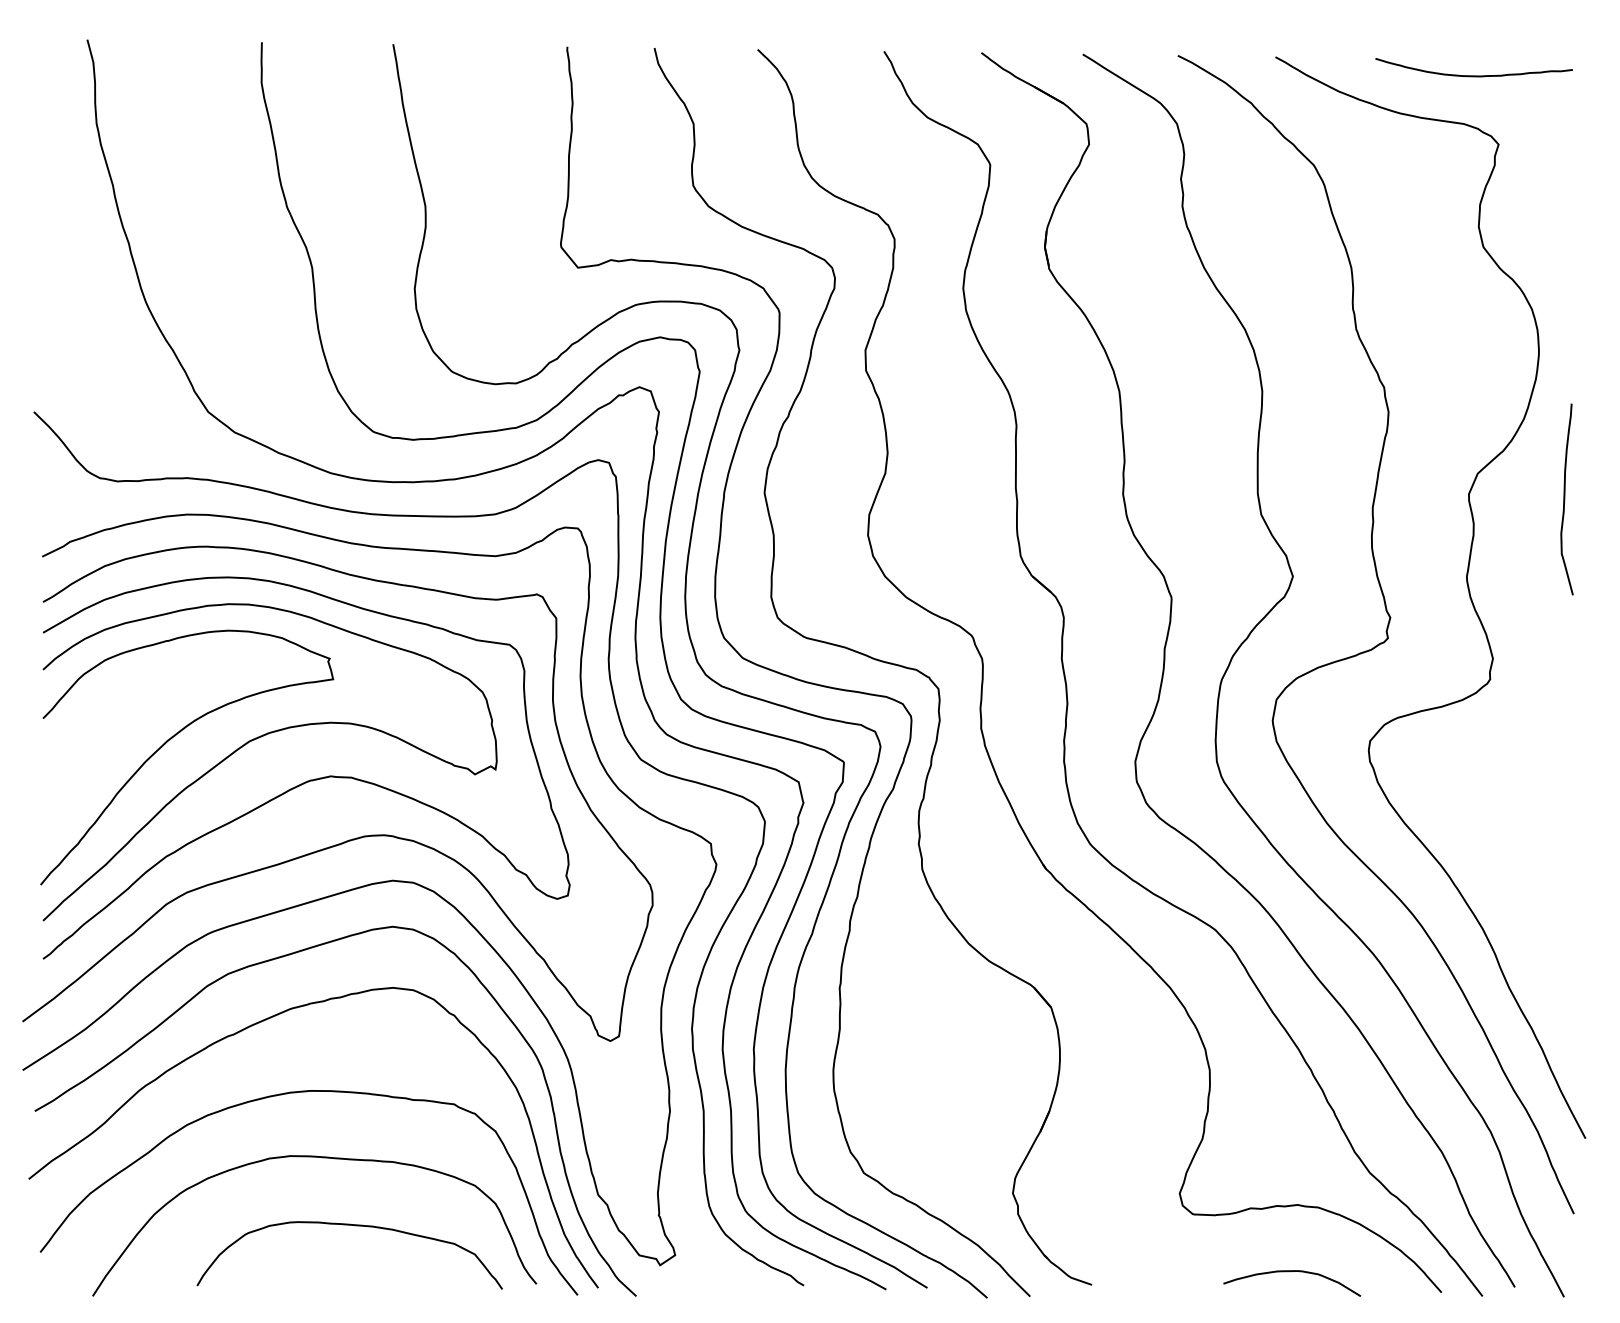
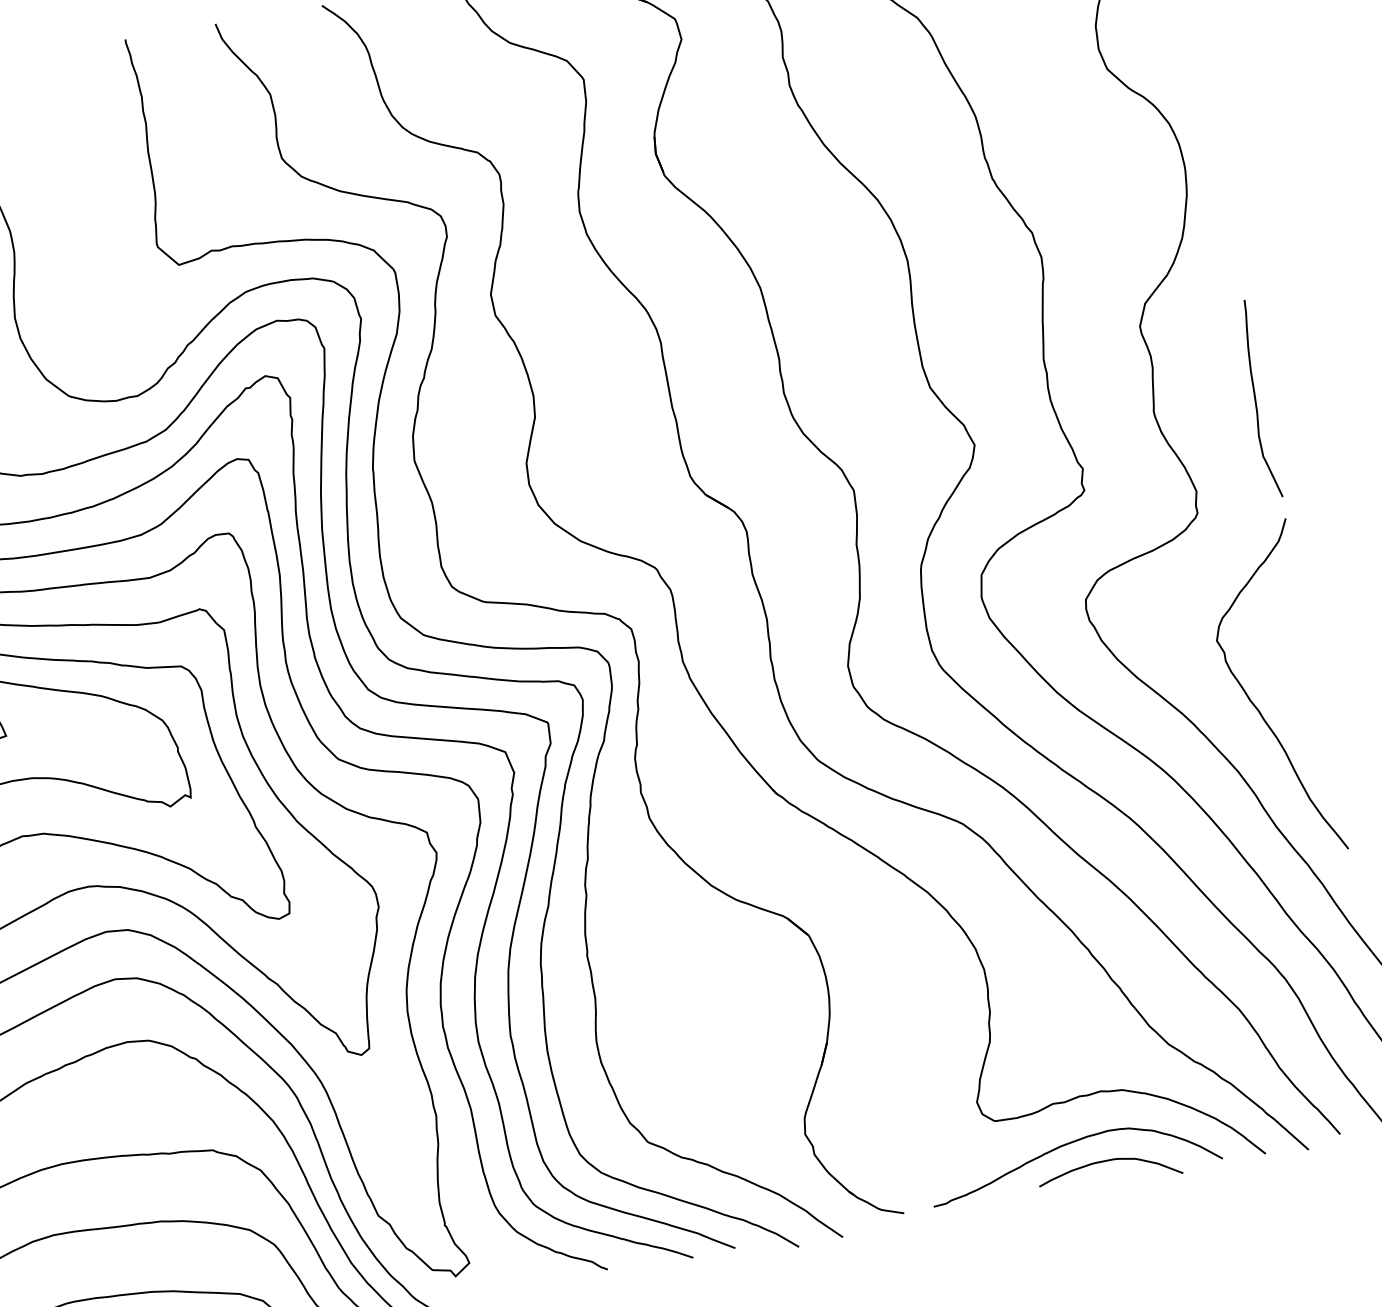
curve: (1565, 499) -> (1256, 399), moved
curve: (1512, 872) -> (1257, 707), added
curve: (1258, 1249) -> (1068, 1144), added

